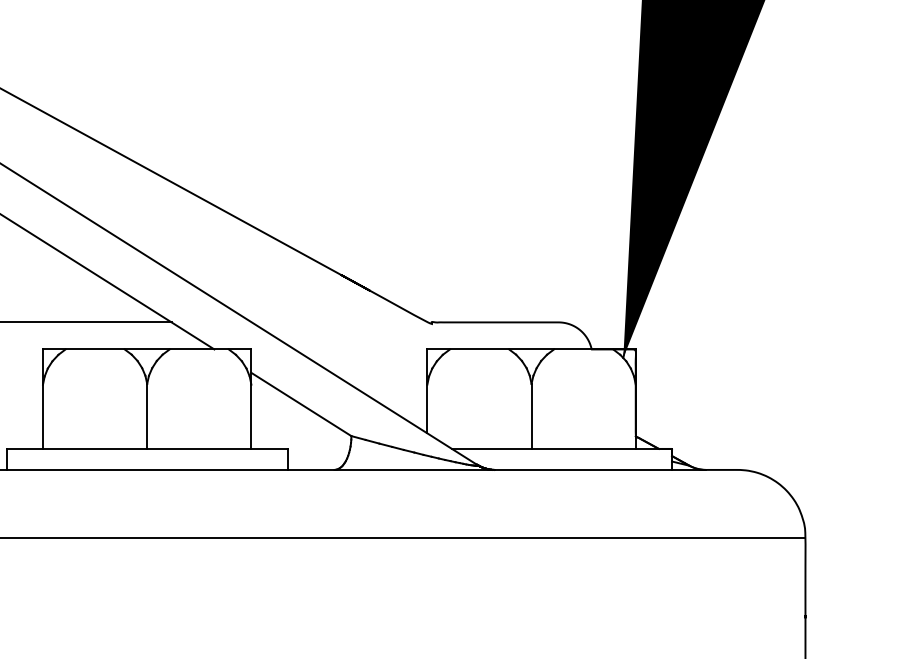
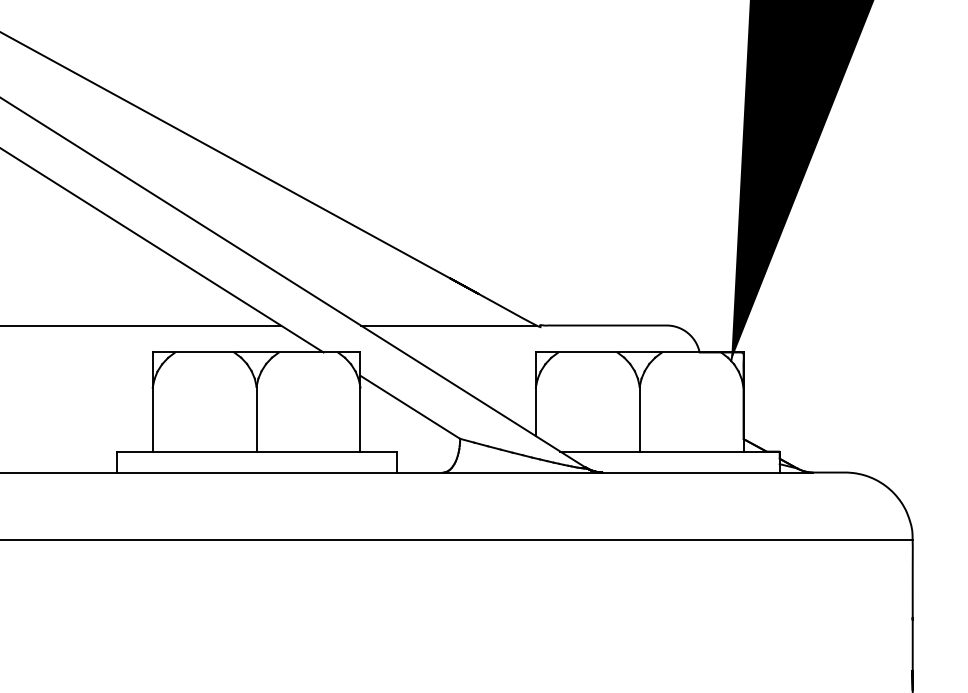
line: (339, 322) -> (448, 325), added

